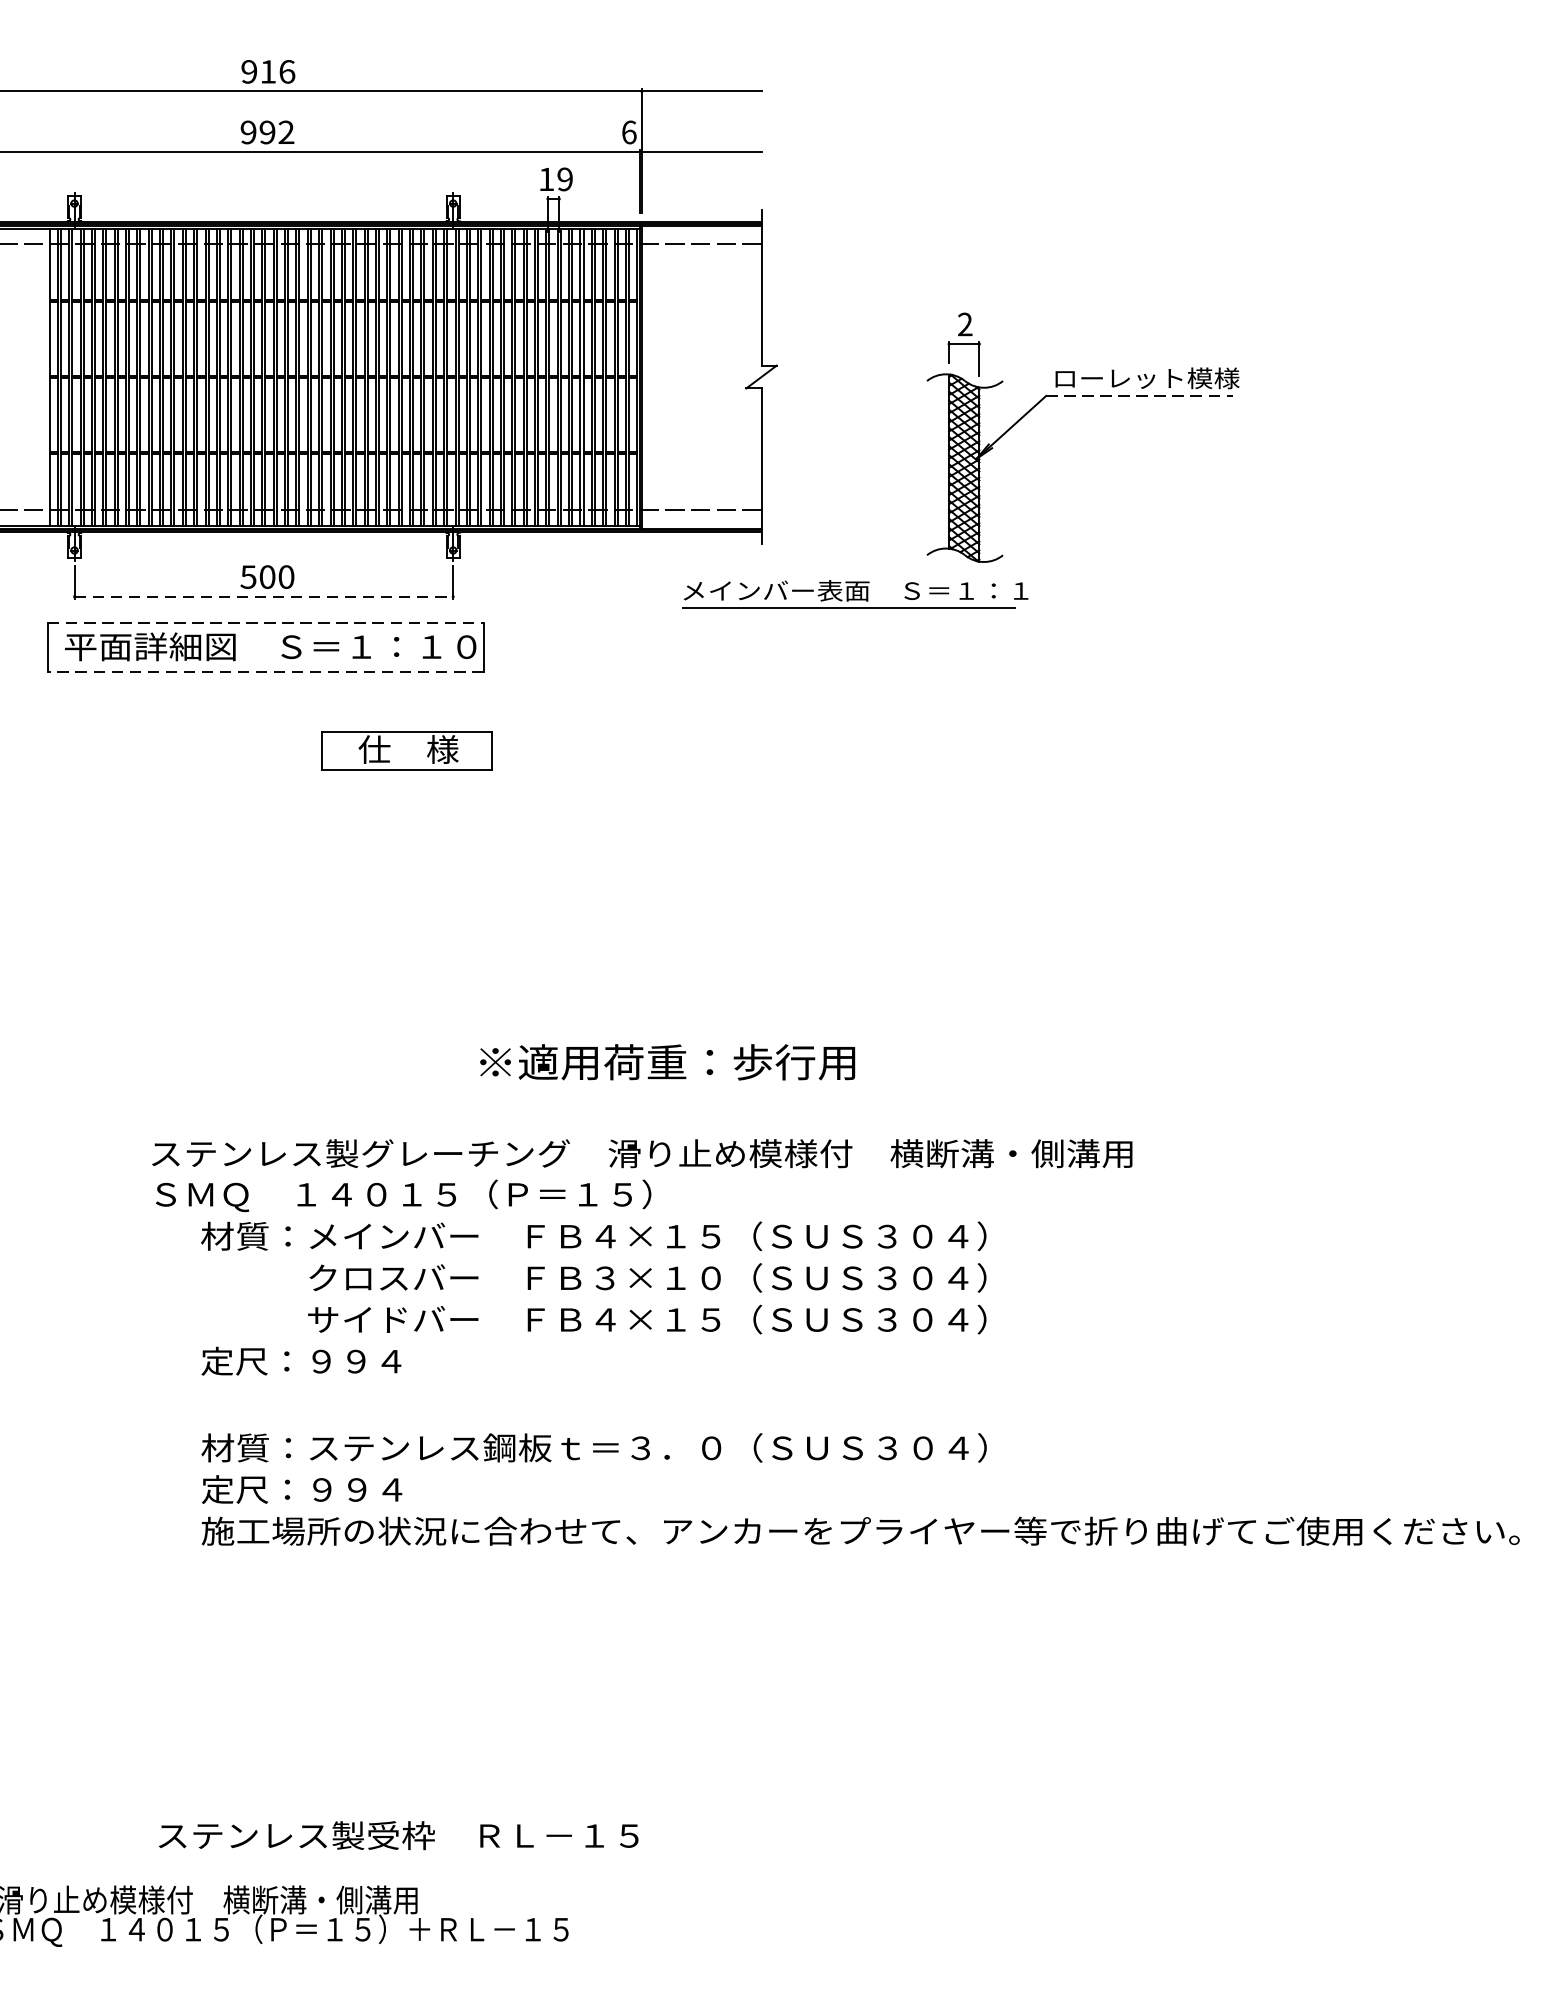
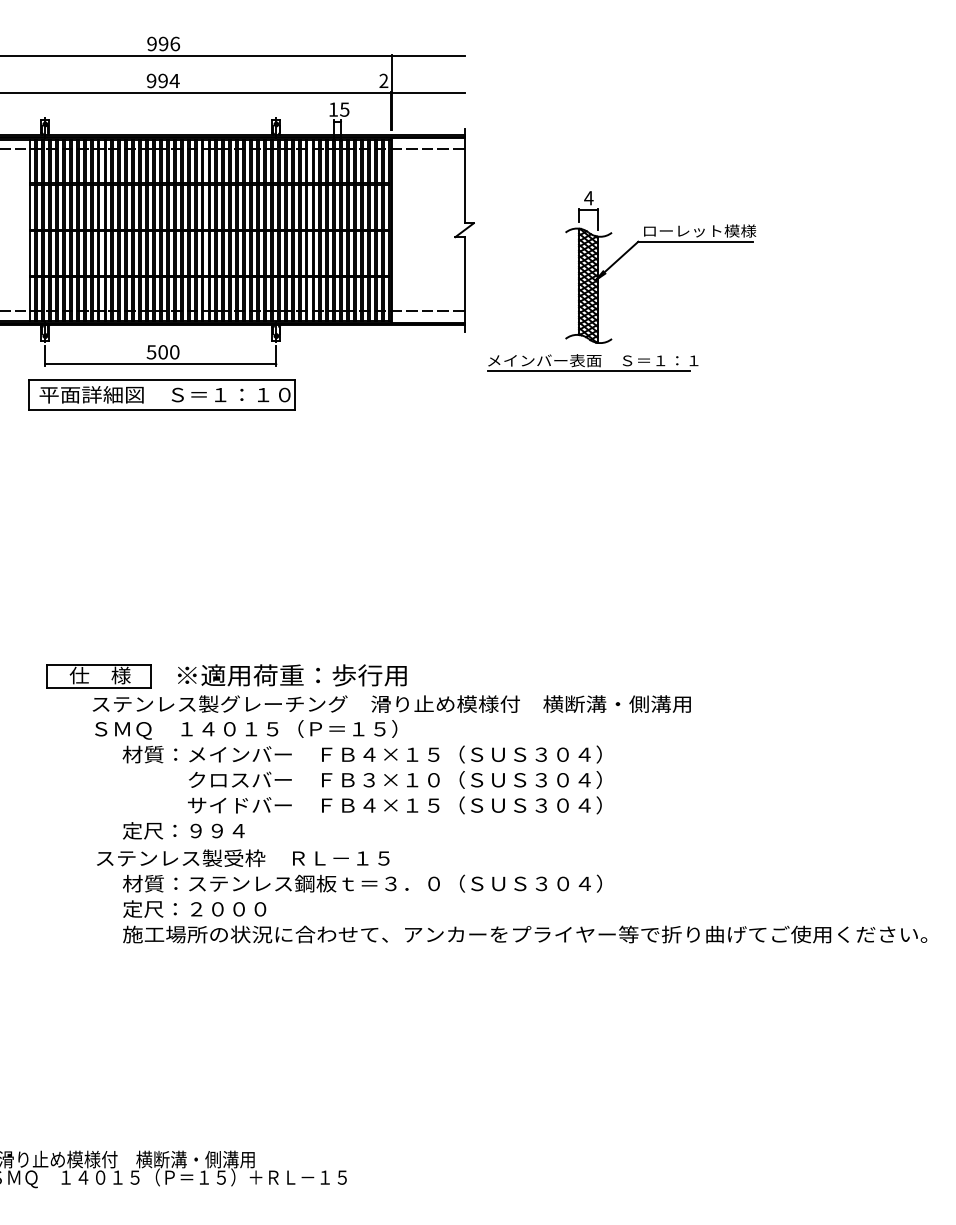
text: (268, 71) -> (163, 43), 916 -> 996
text: (286, 131) -> (174, 80), 992 -> 994
text: (628, 131) -> (383, 80), 6 -> 2
text: (564, 179) -> (344, 109), 19 -> 15
text: (964, 325) -> (588, 198), 2 -> 4
line: (1139, 395) -> (695, 241), dashed -> solid
part: (854, 593) -> (592, 362), moved
line: (263, 597) -> (160, 364), dashed -> solid
line: (266, 623) -> (162, 380), dashed -> solid
line: (266, 672) -> (162, 410), dashed -> solid
part: (405, 751) -> (98, 676), moved
text: (667, 1062) -> (292, 675), moved
text: (374, 1490) -> (228, 909), 定尺：９９４ -> 定尺：２０００
text: (399, 1834) -> (243, 857), moved

